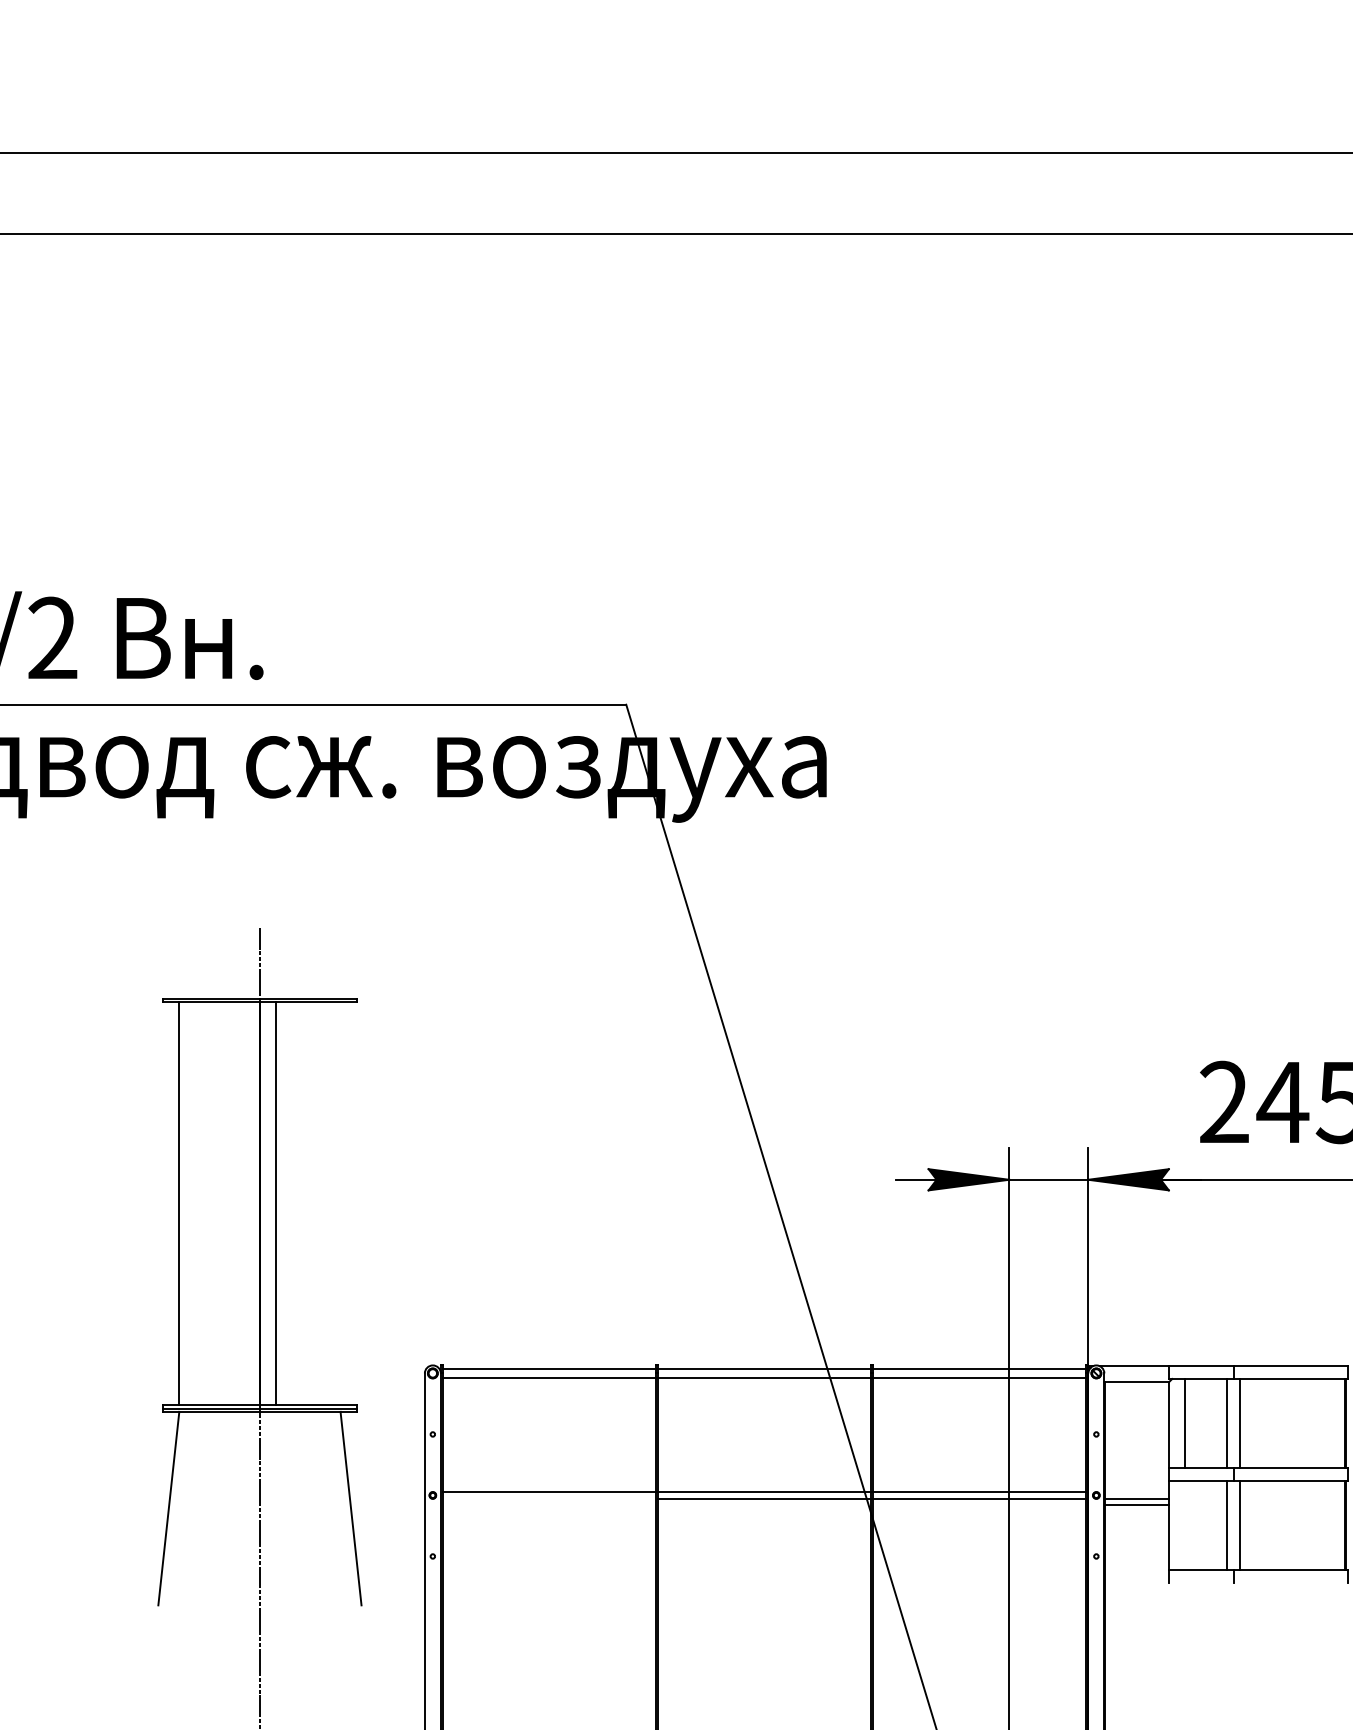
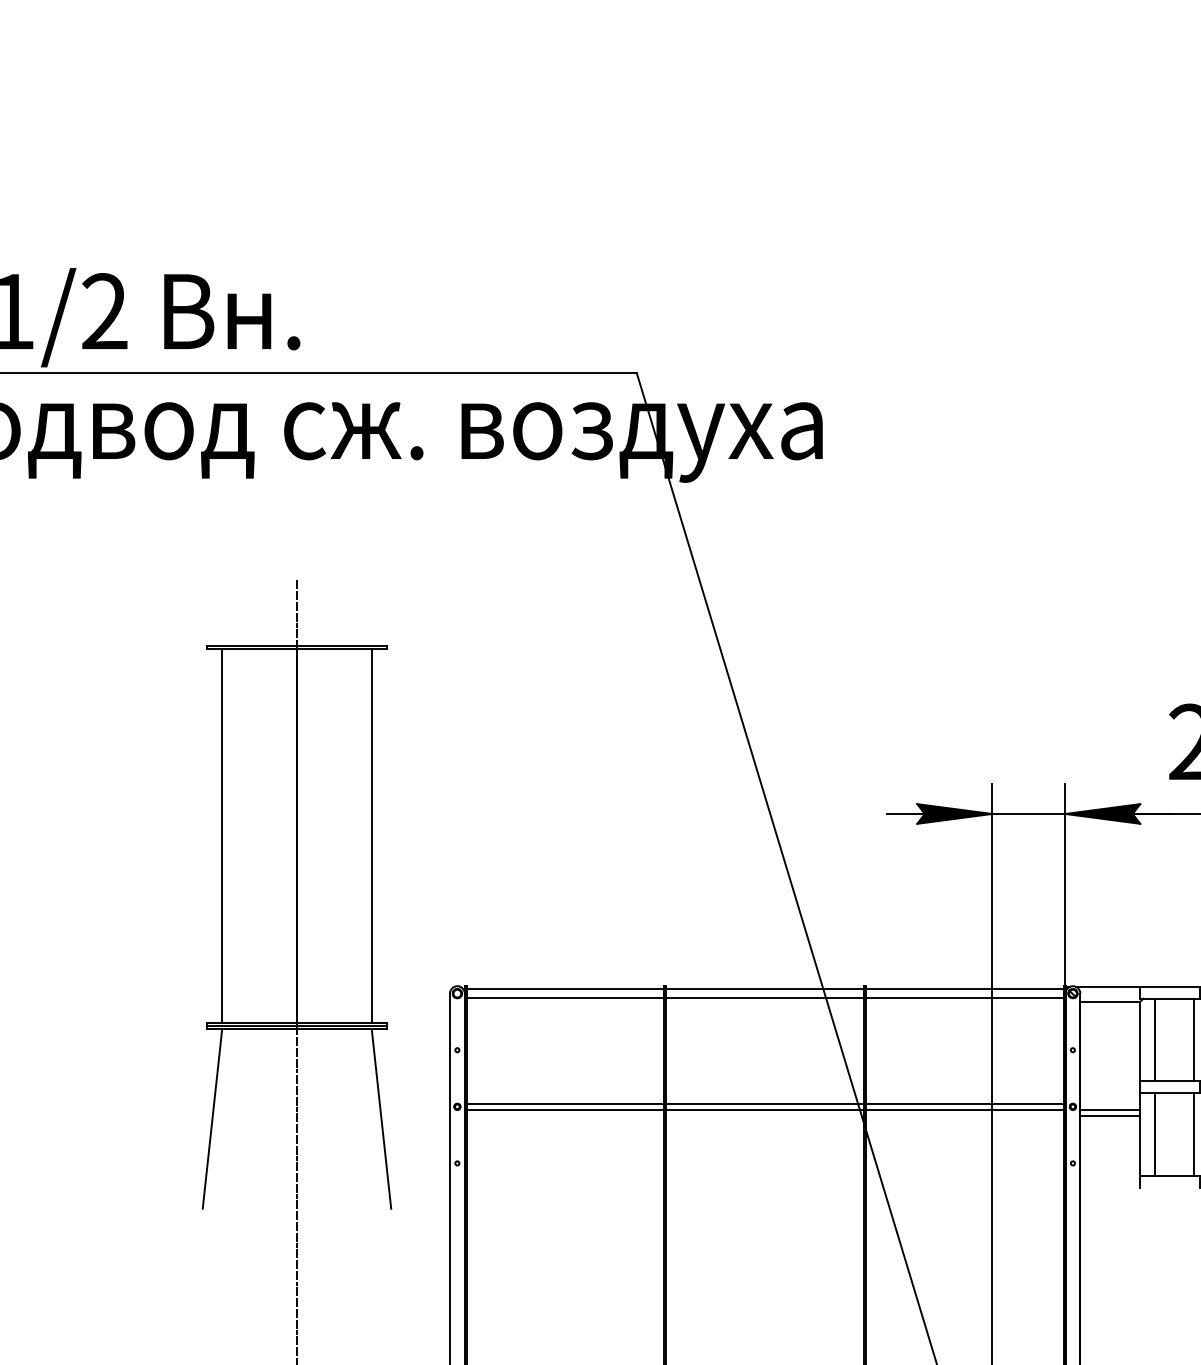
line: (275, 1203) -> (371, 835), moved
line: (549, 1498) -> (565, 1109), added
line: (1185, 1525) -> (1155, 1134), added

